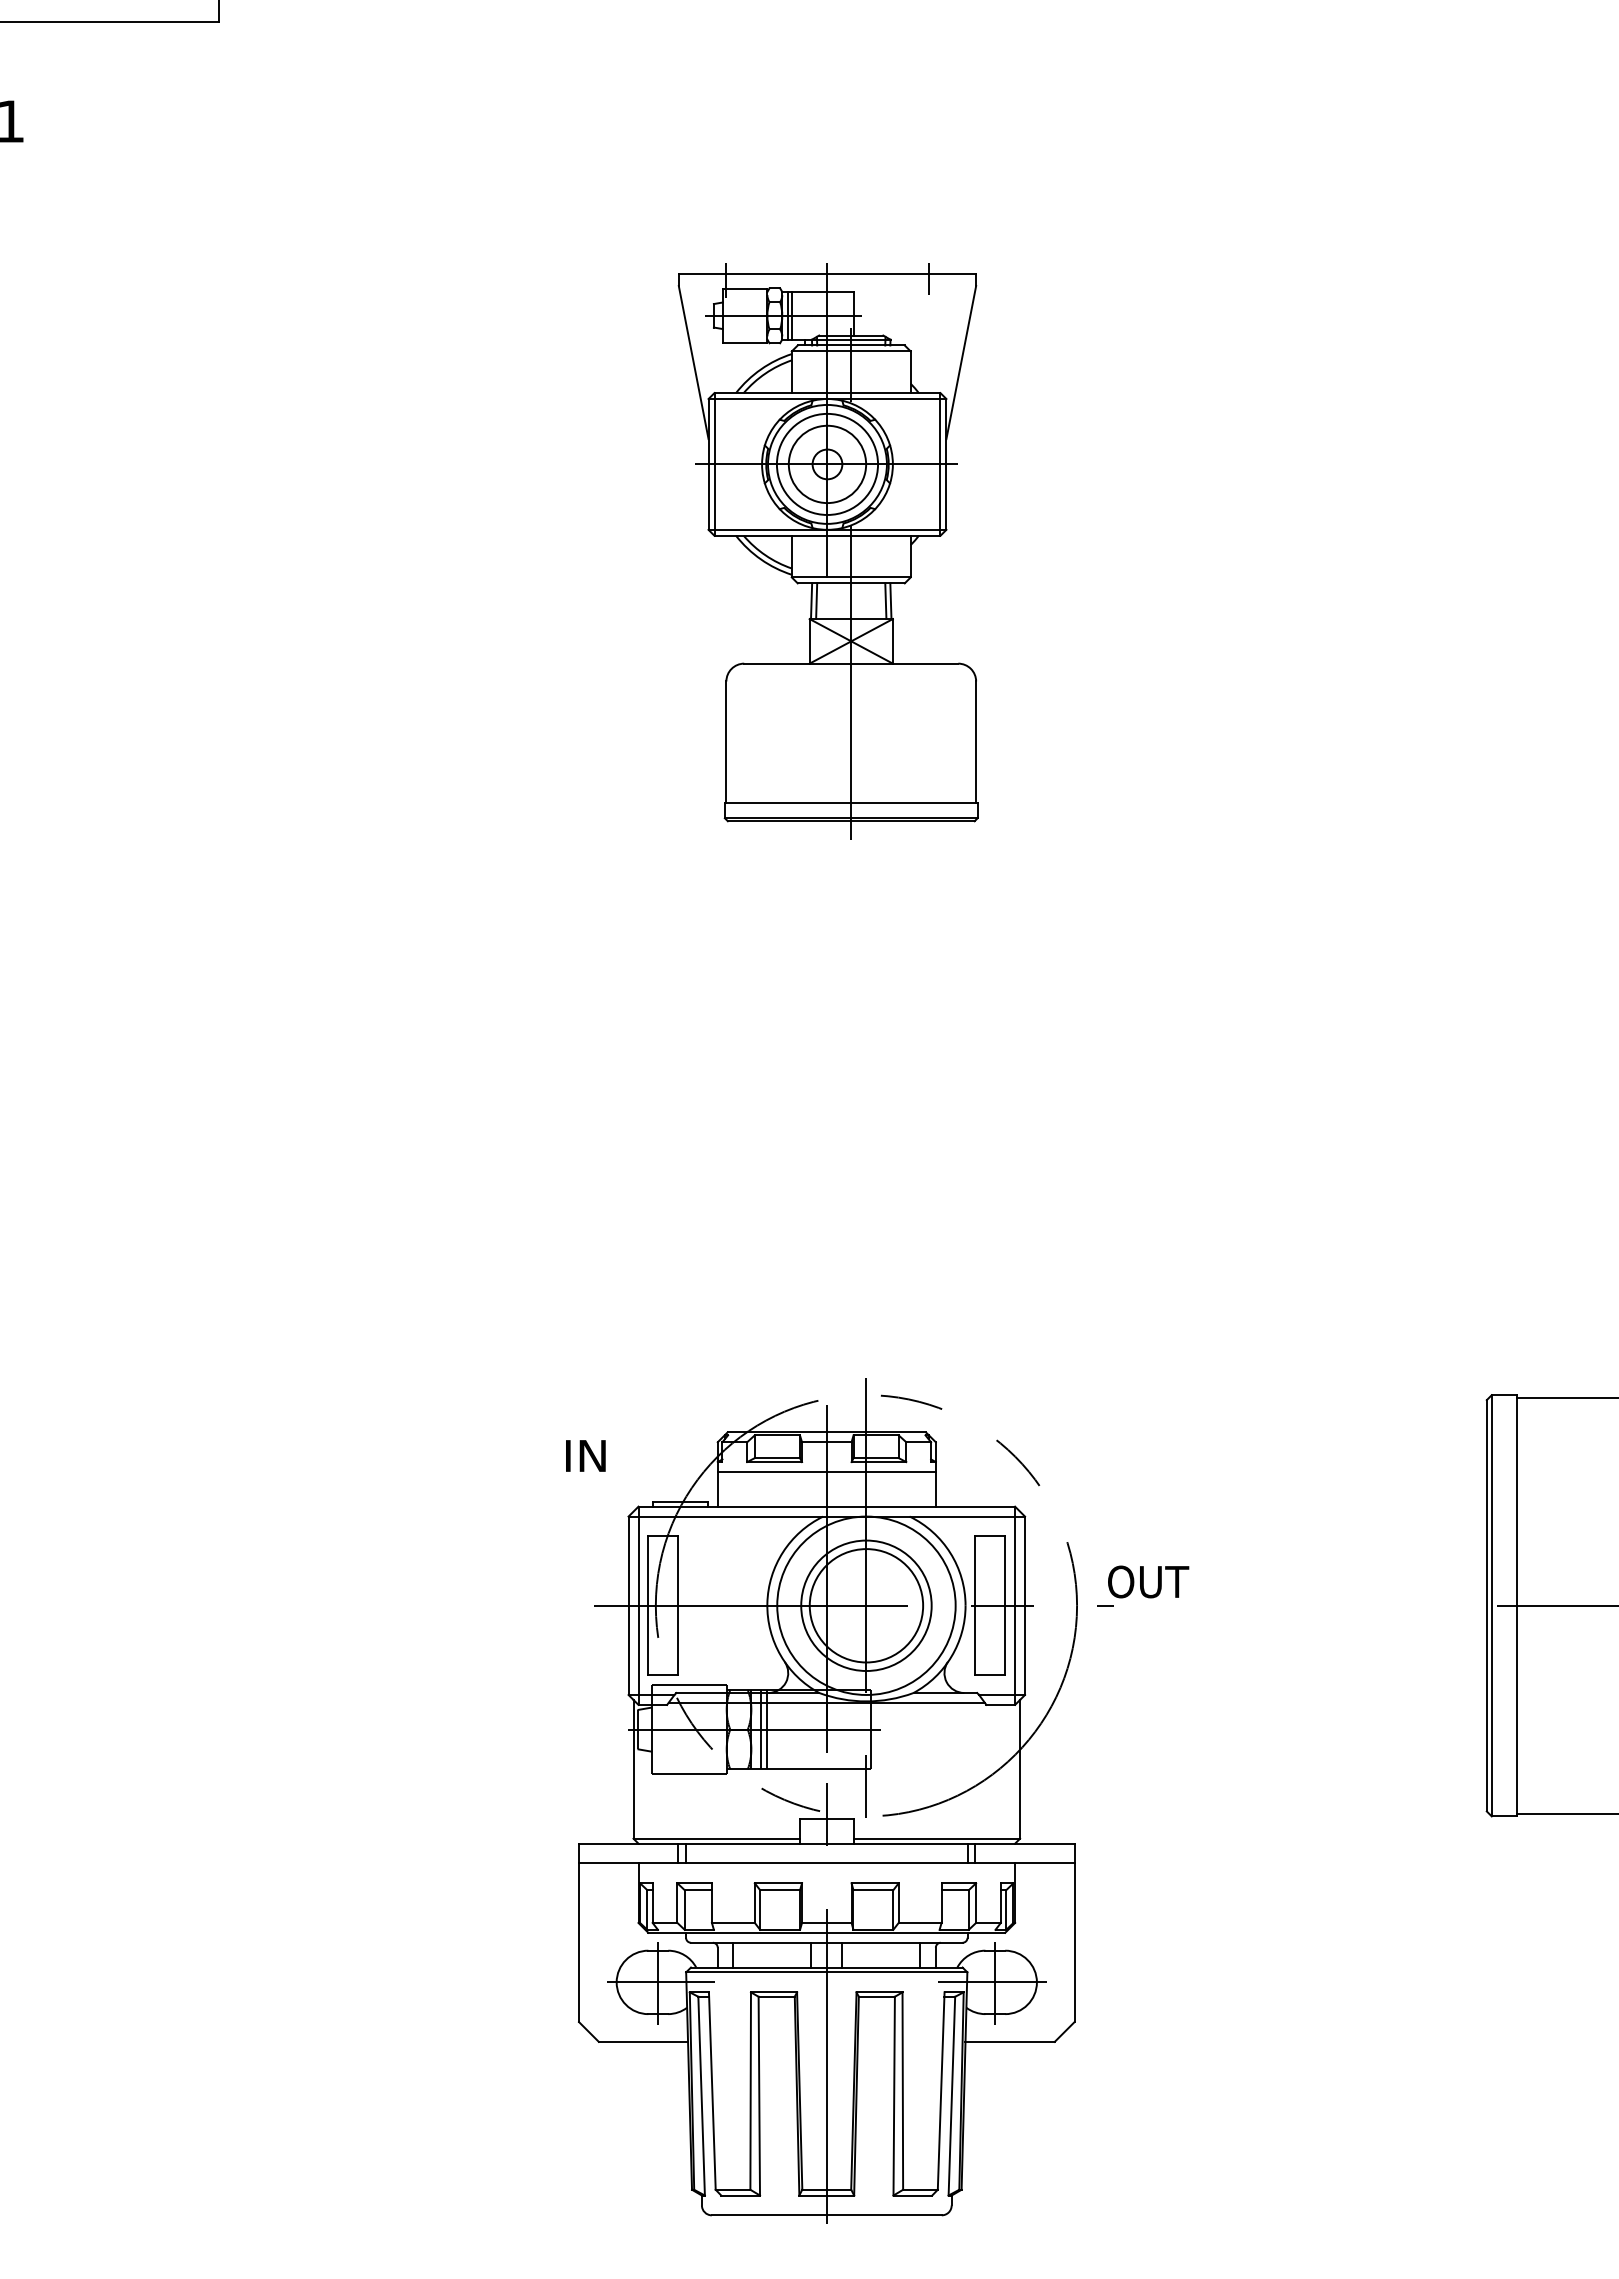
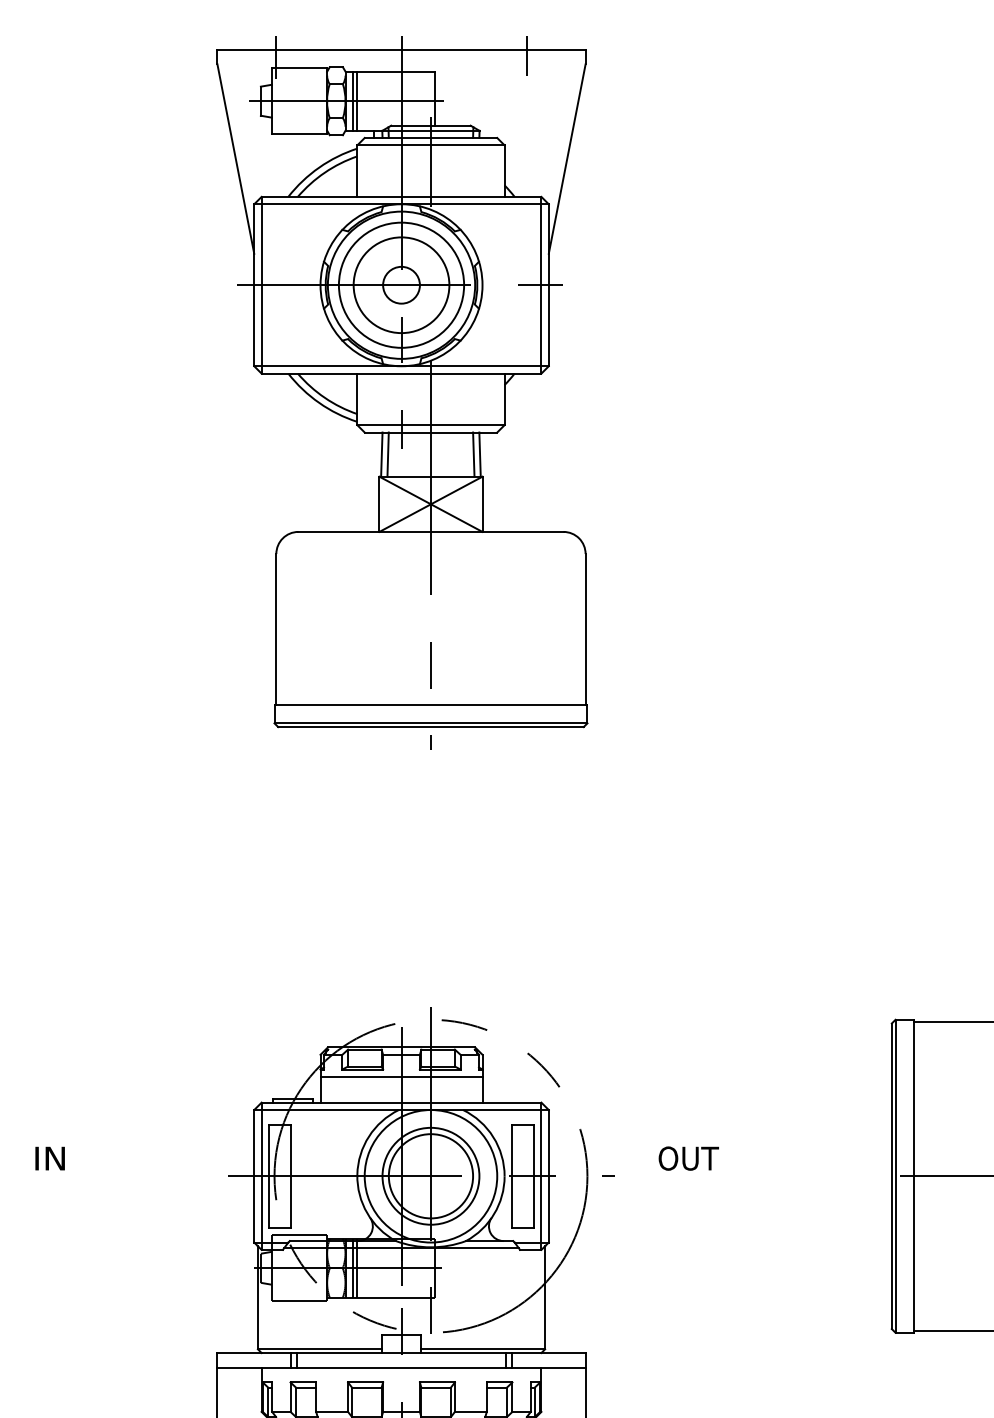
part: (828, 551) -> (402, 393), size x1.67
text: (585, 1455) -> (49, 1158), moved
text: (1148, 1581) -> (688, 1158), moved

